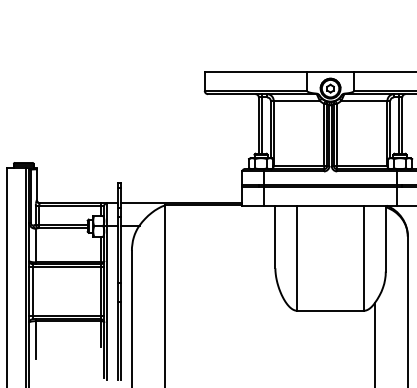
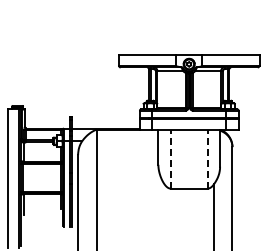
line: (297, 256) -> (170, 158), solid -> dashed
line: (363, 256) -> (207, 158), solid -> dashed

